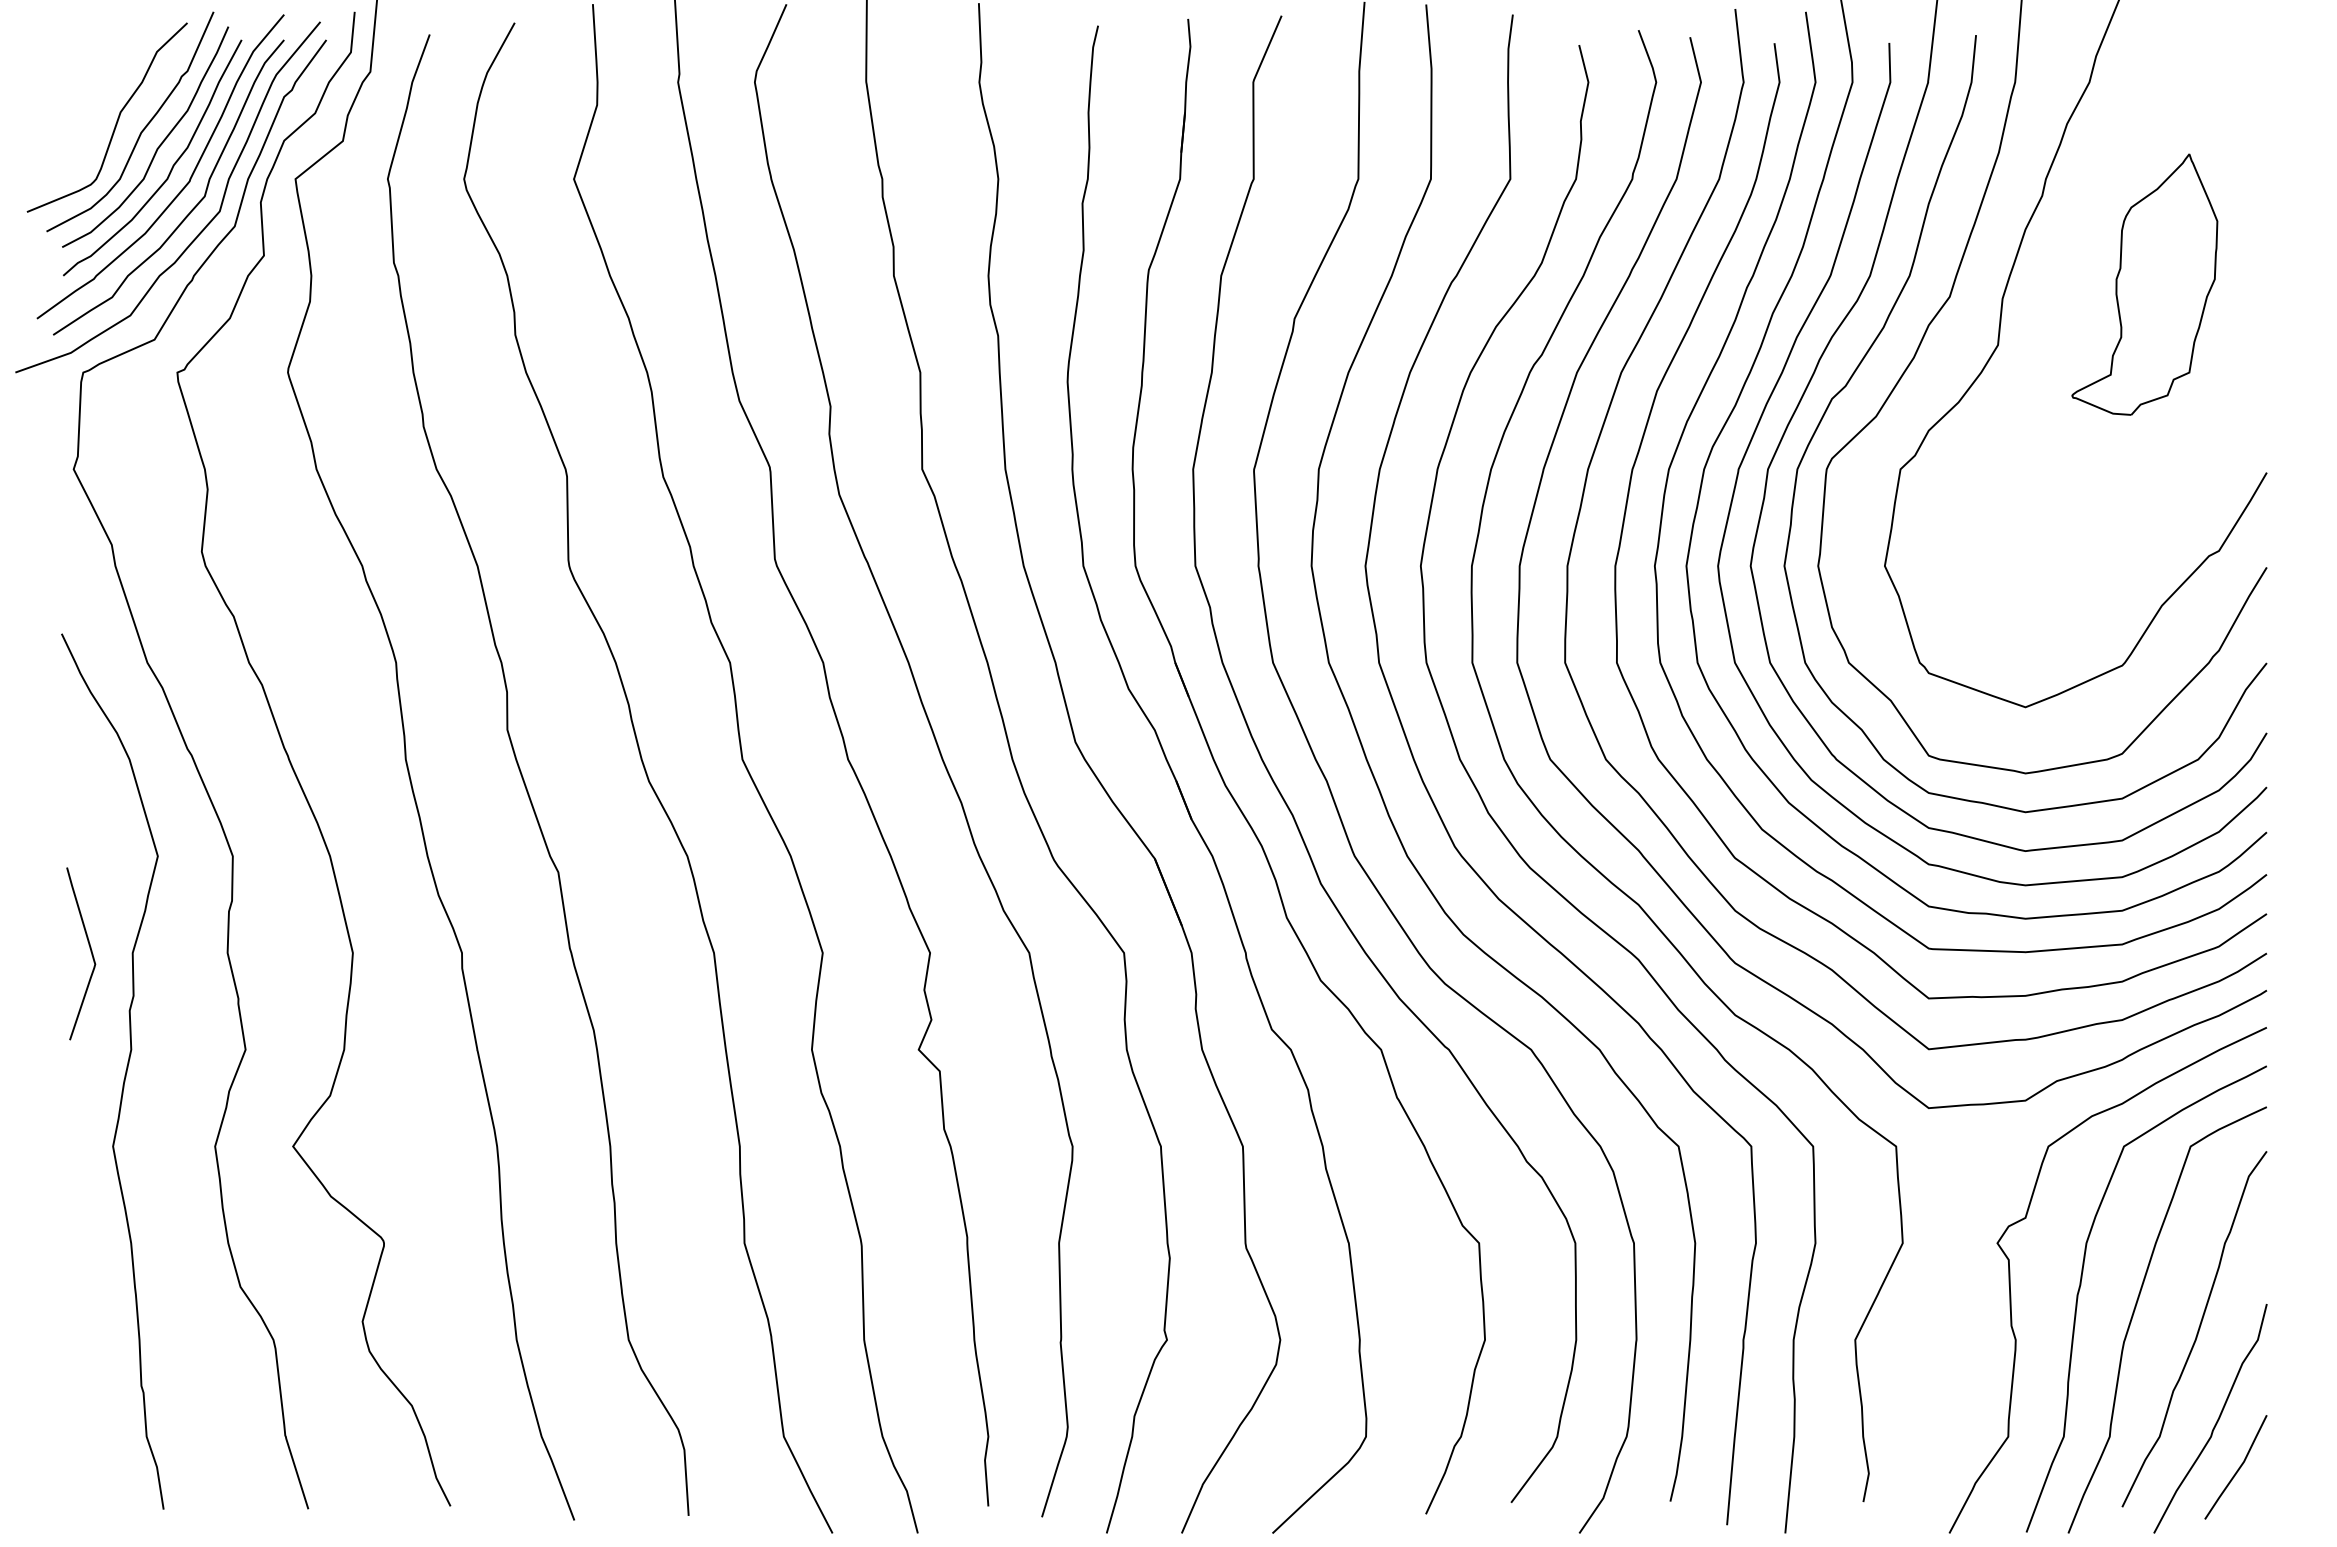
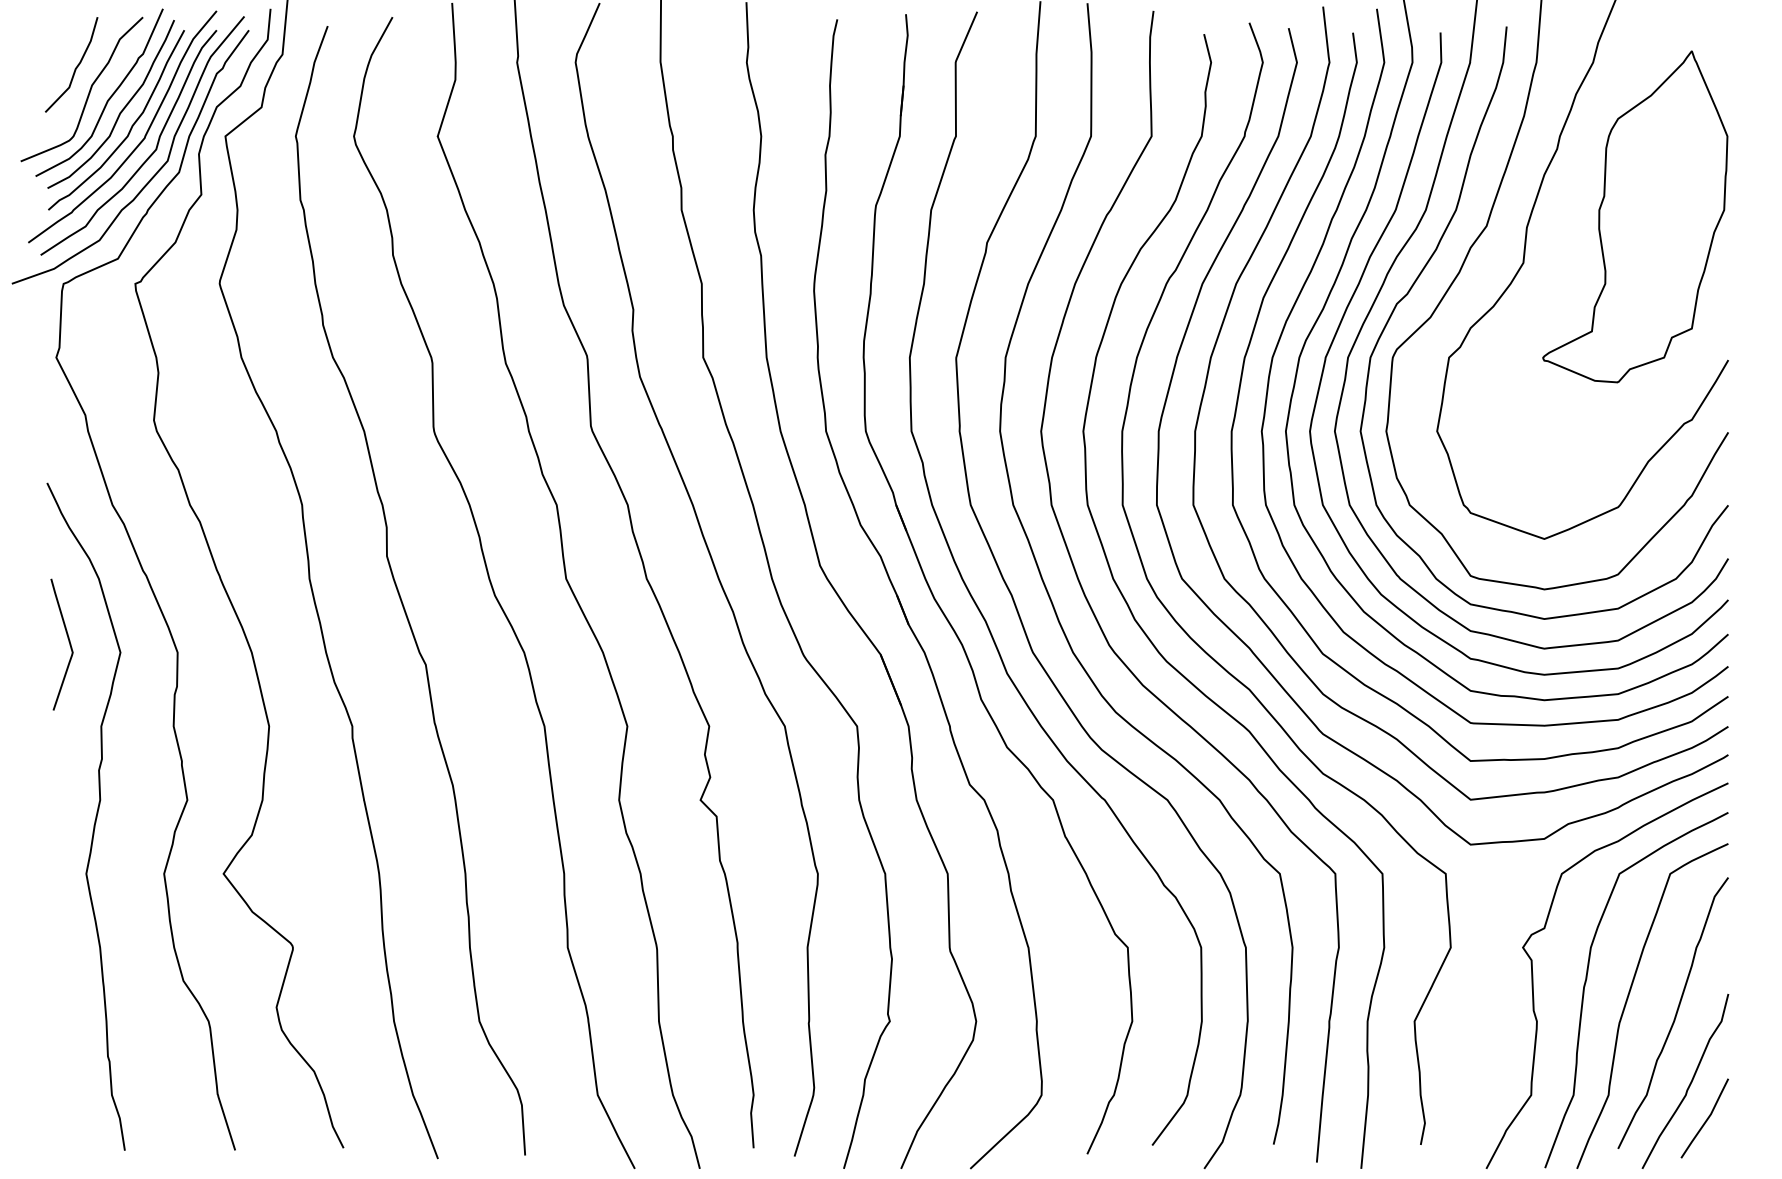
curve: (98, 89) -> (75, 68), added
part: (2144, 284) -> (1635, 216), size x1.67
curve: (90, 951) -> (69, 642), moved

